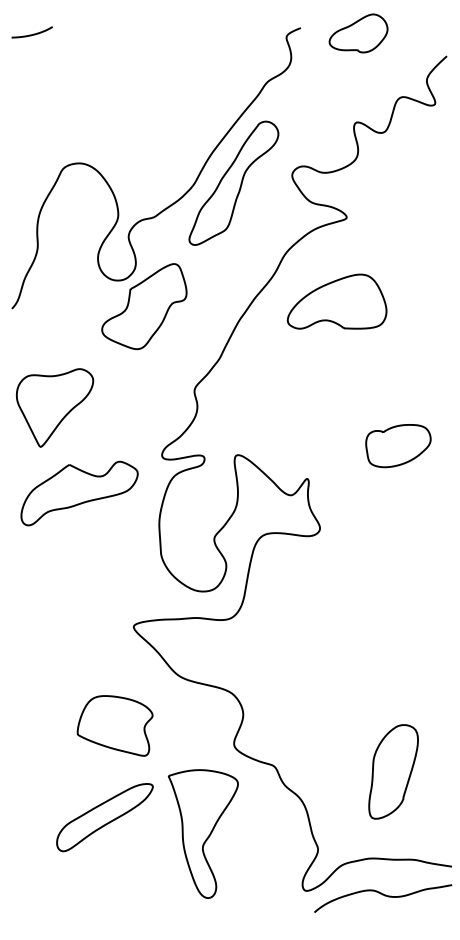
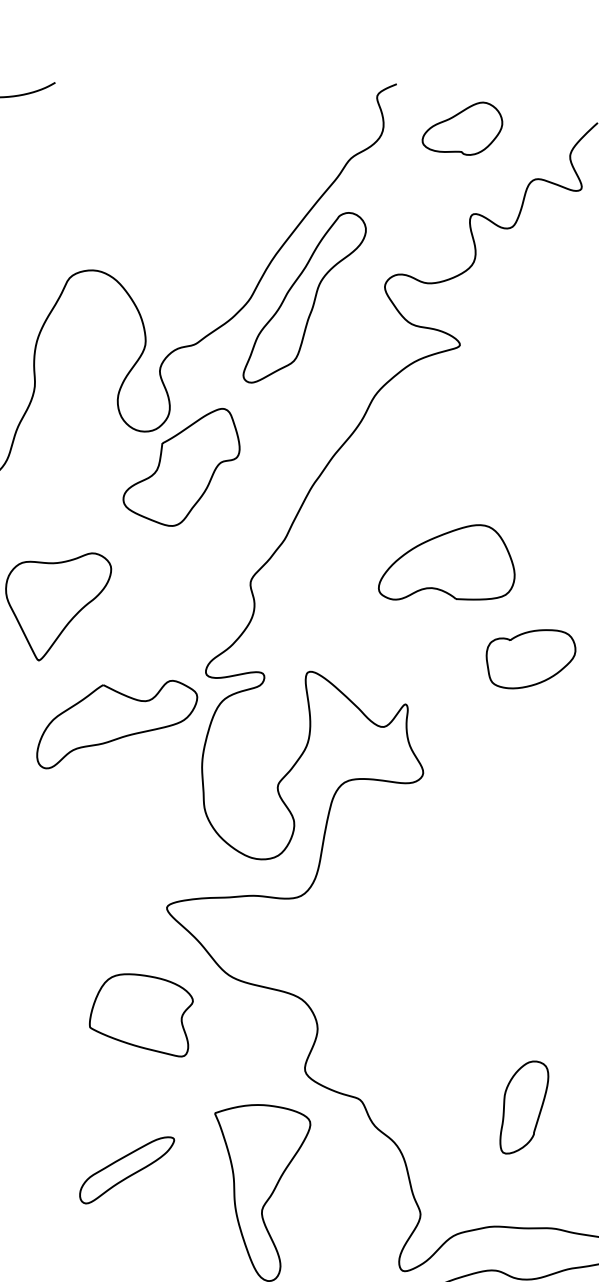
part: (358, 33) -> (462, 128), moved
part: (336, 301) -> (445, 562), moved
part: (79, 493) -> (117, 724), moved
part: (114, 725) -> (140, 1014), moved
part: (393, 771) -> (524, 1106), size x0.71
part: (104, 817) -> (126, 1170), size x0.71

